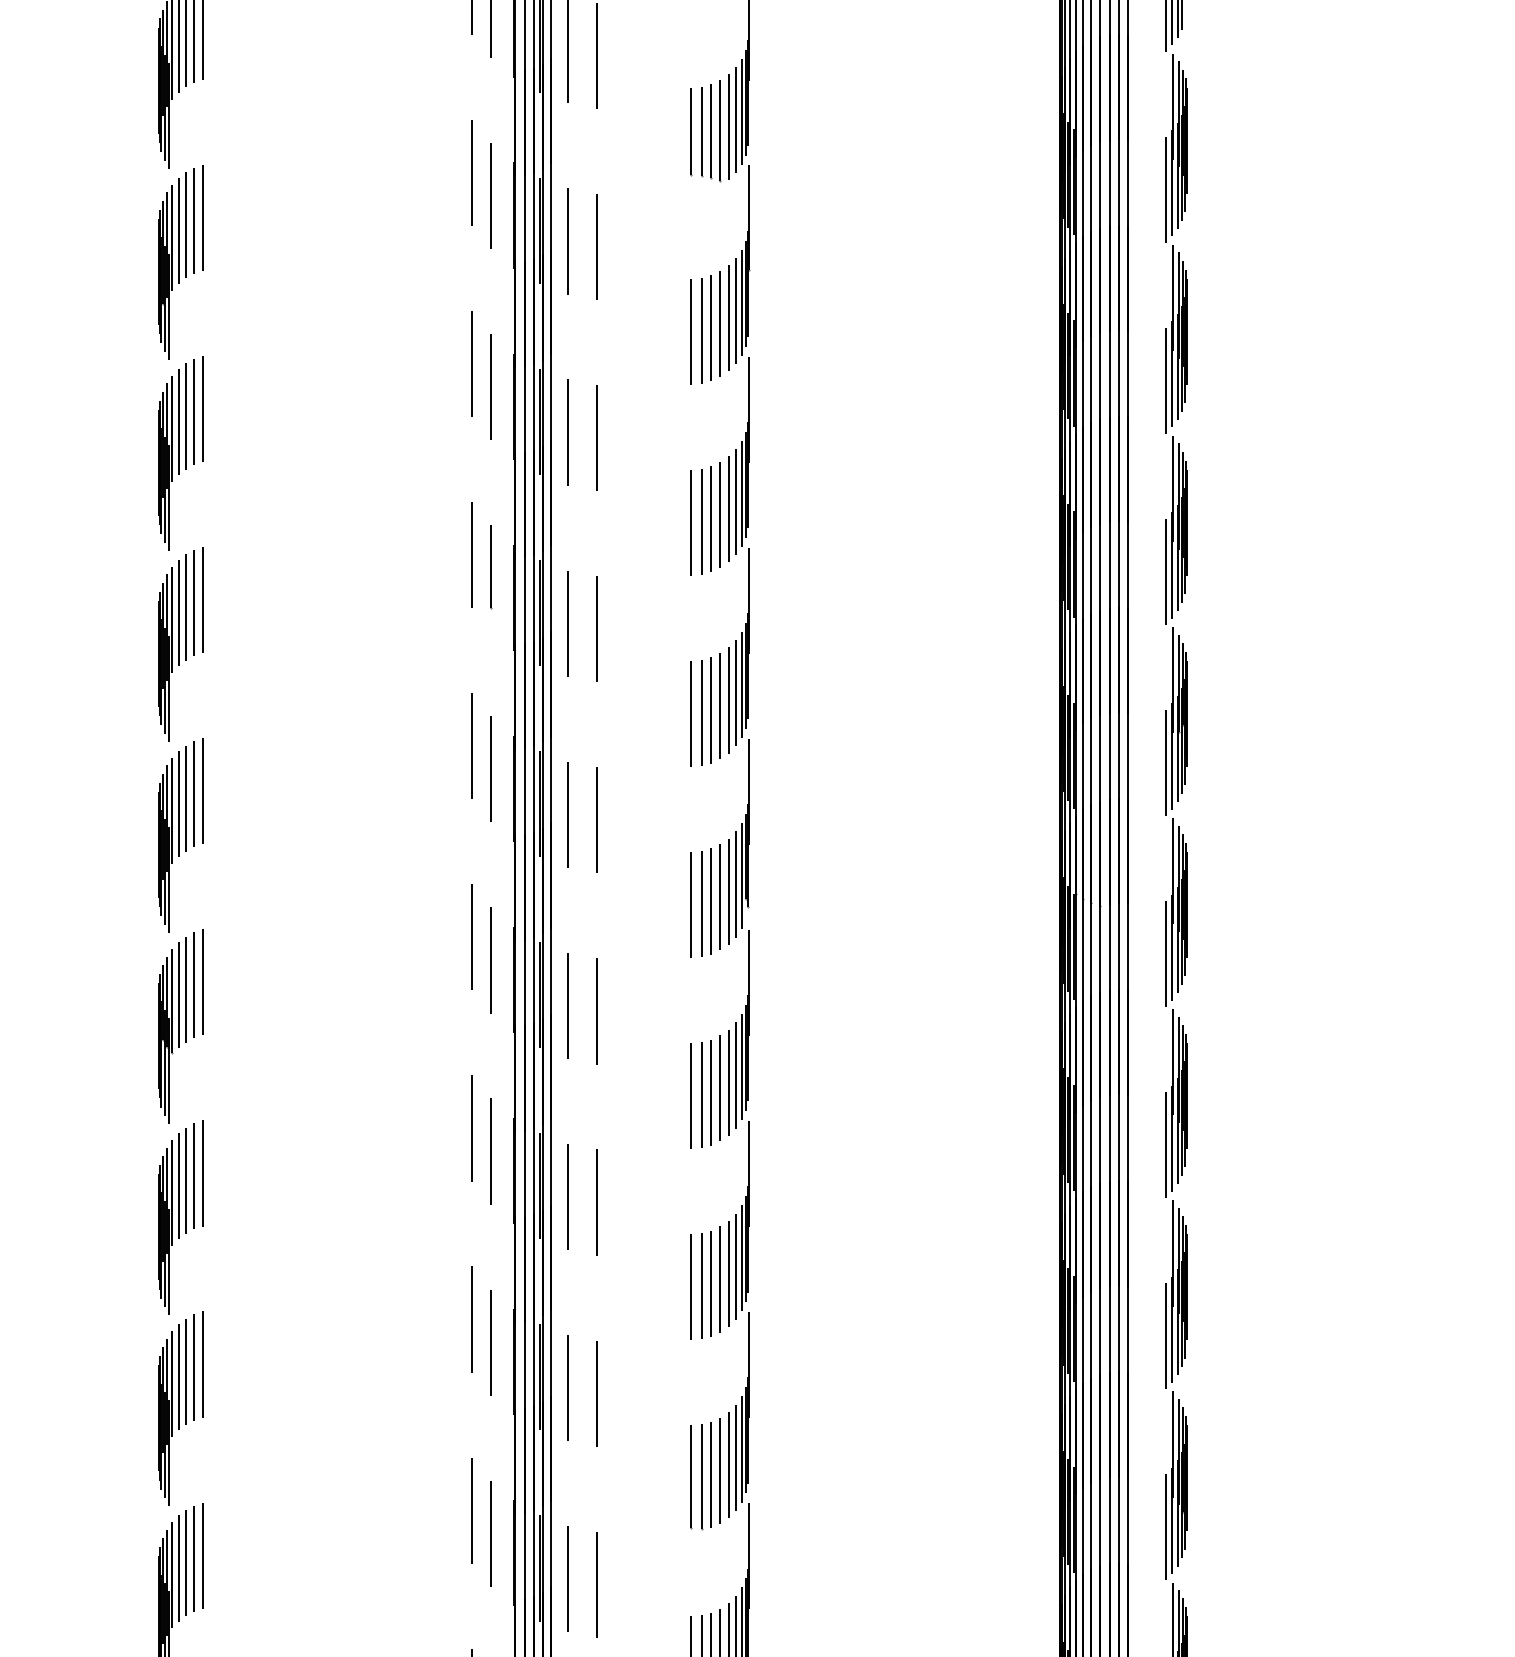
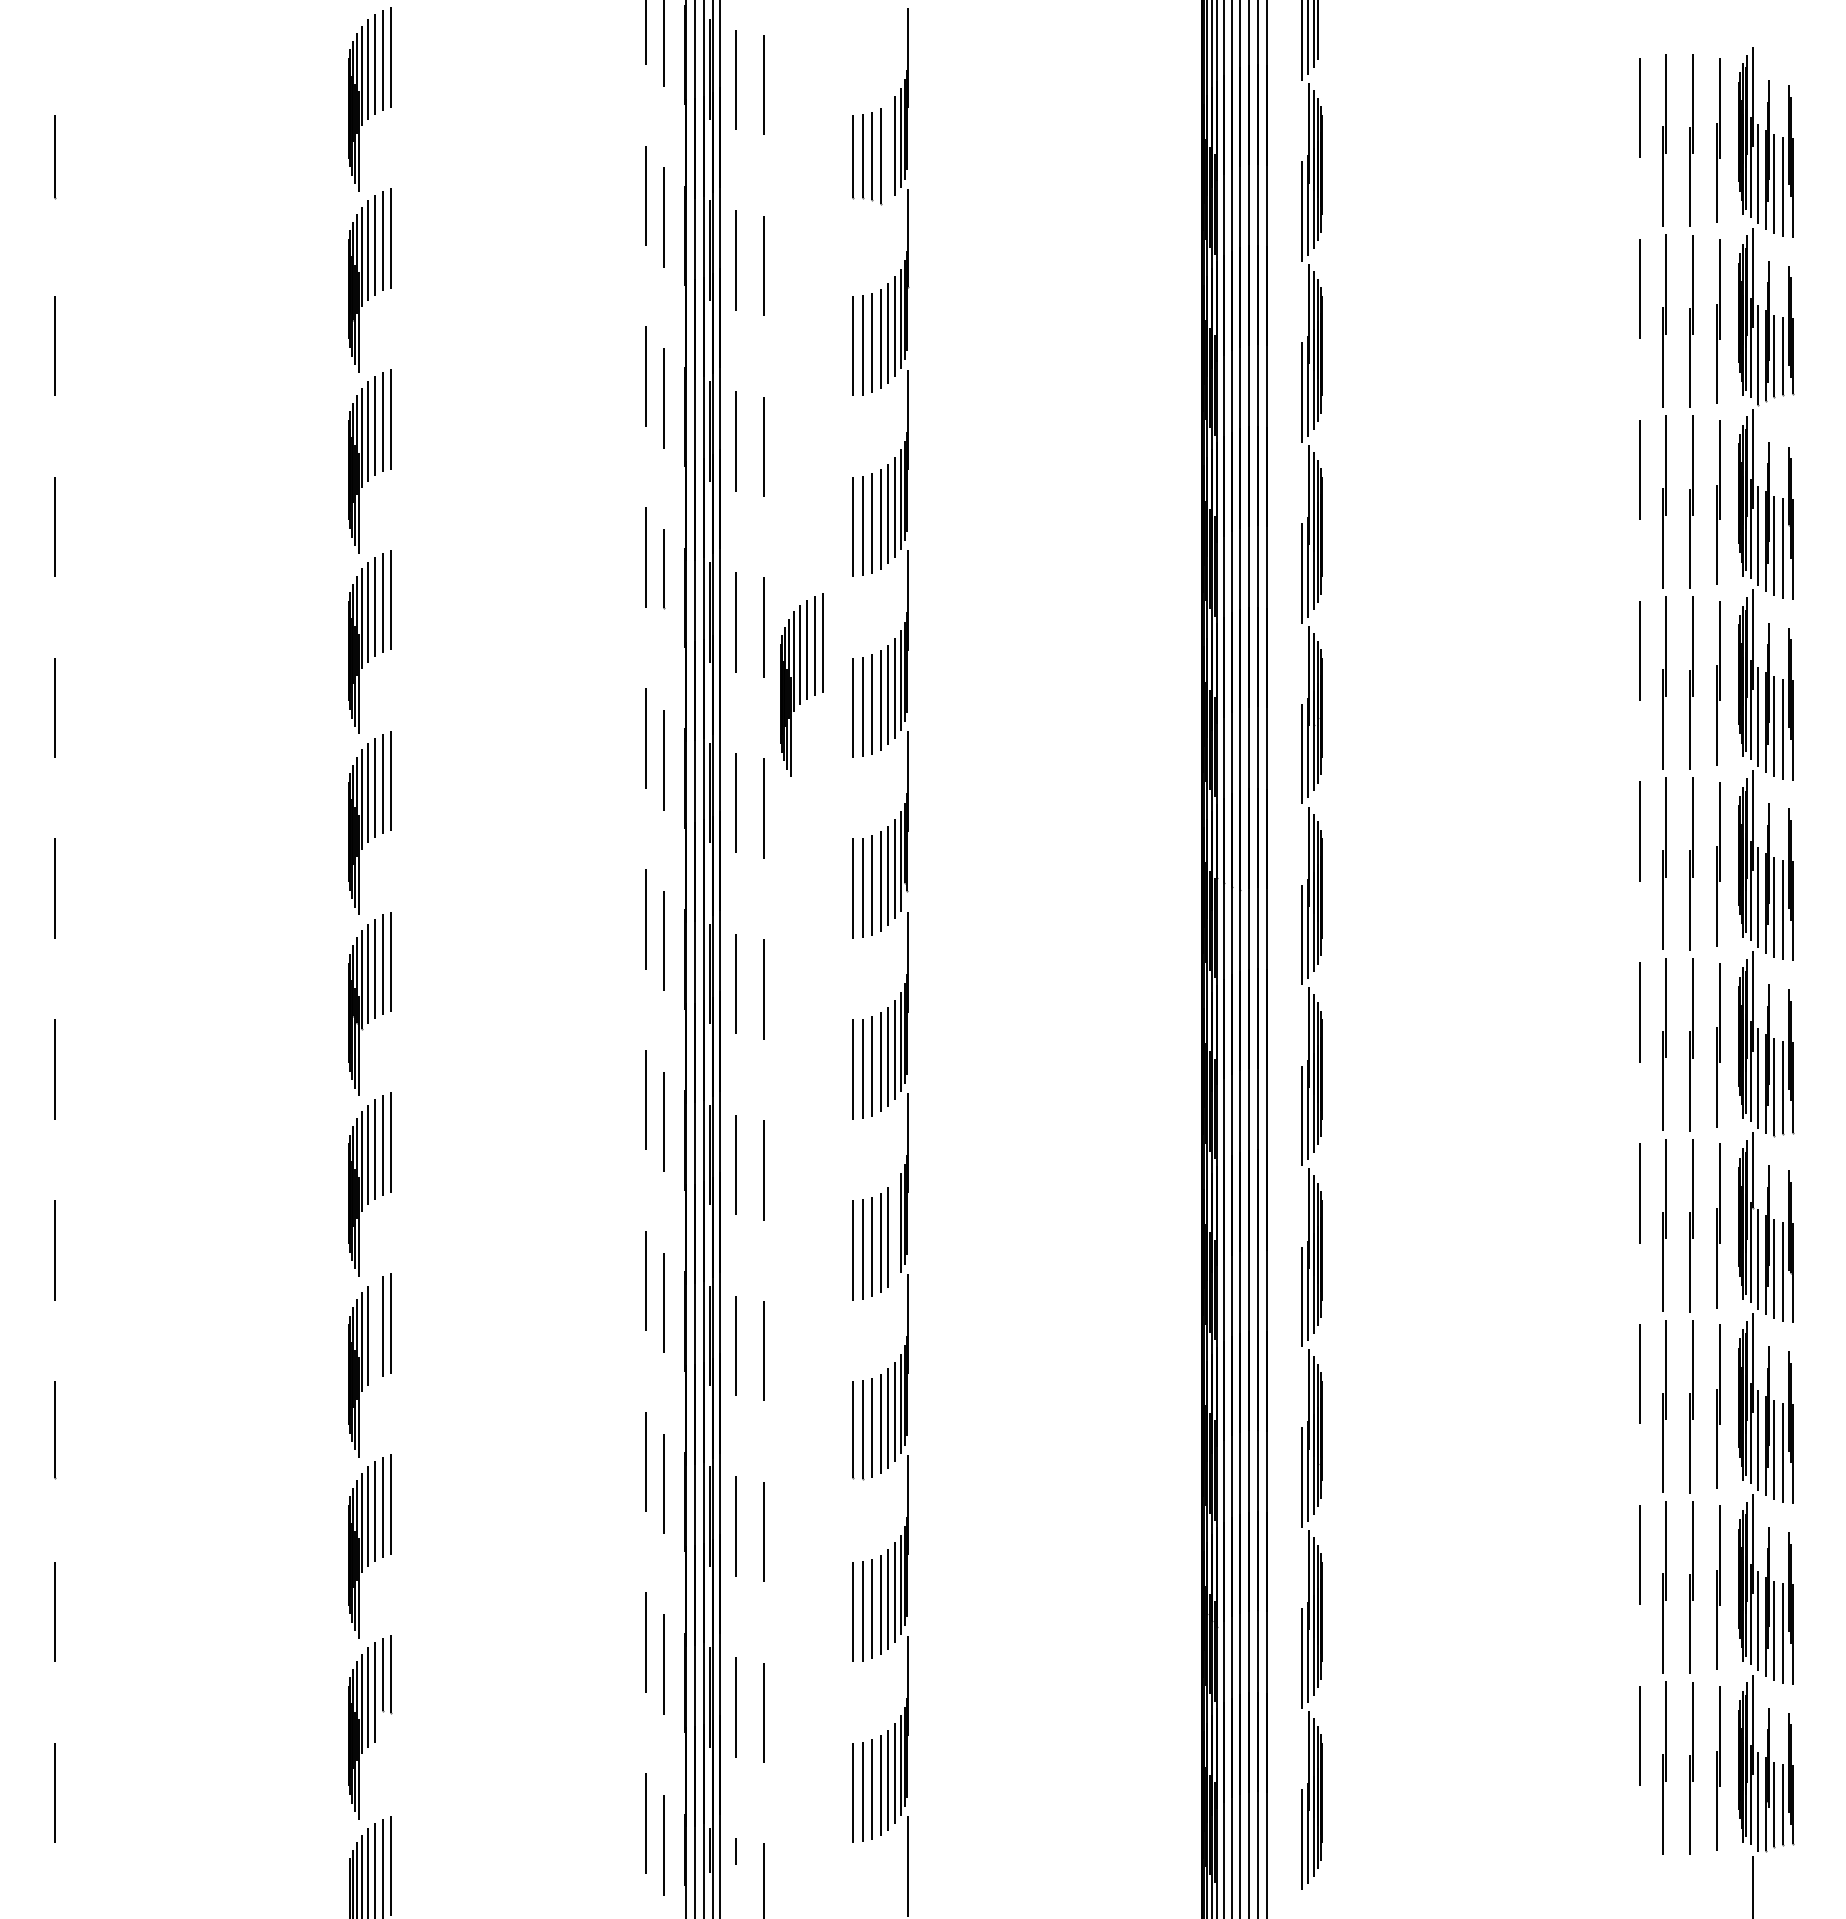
line: (728, 127) -> (888, 152), removed
part: (636, 689) -> (801, 684), added
line: (736, 1266) -> (895, 1230), removed
line: (185, 1371) -> (374, 1330), removed

